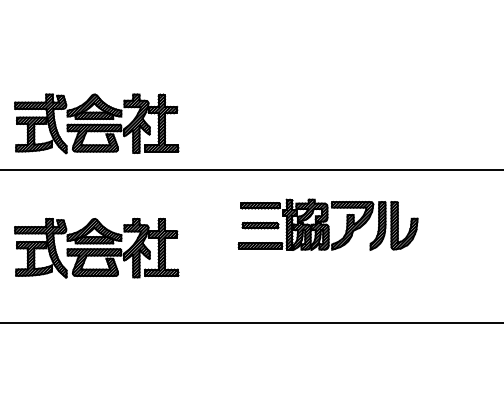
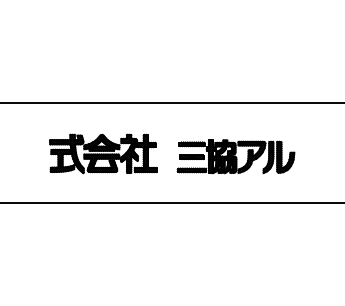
part: (97, 123) -> (103, 72), removed
part: (327, 224) -> (235, 156), moved

